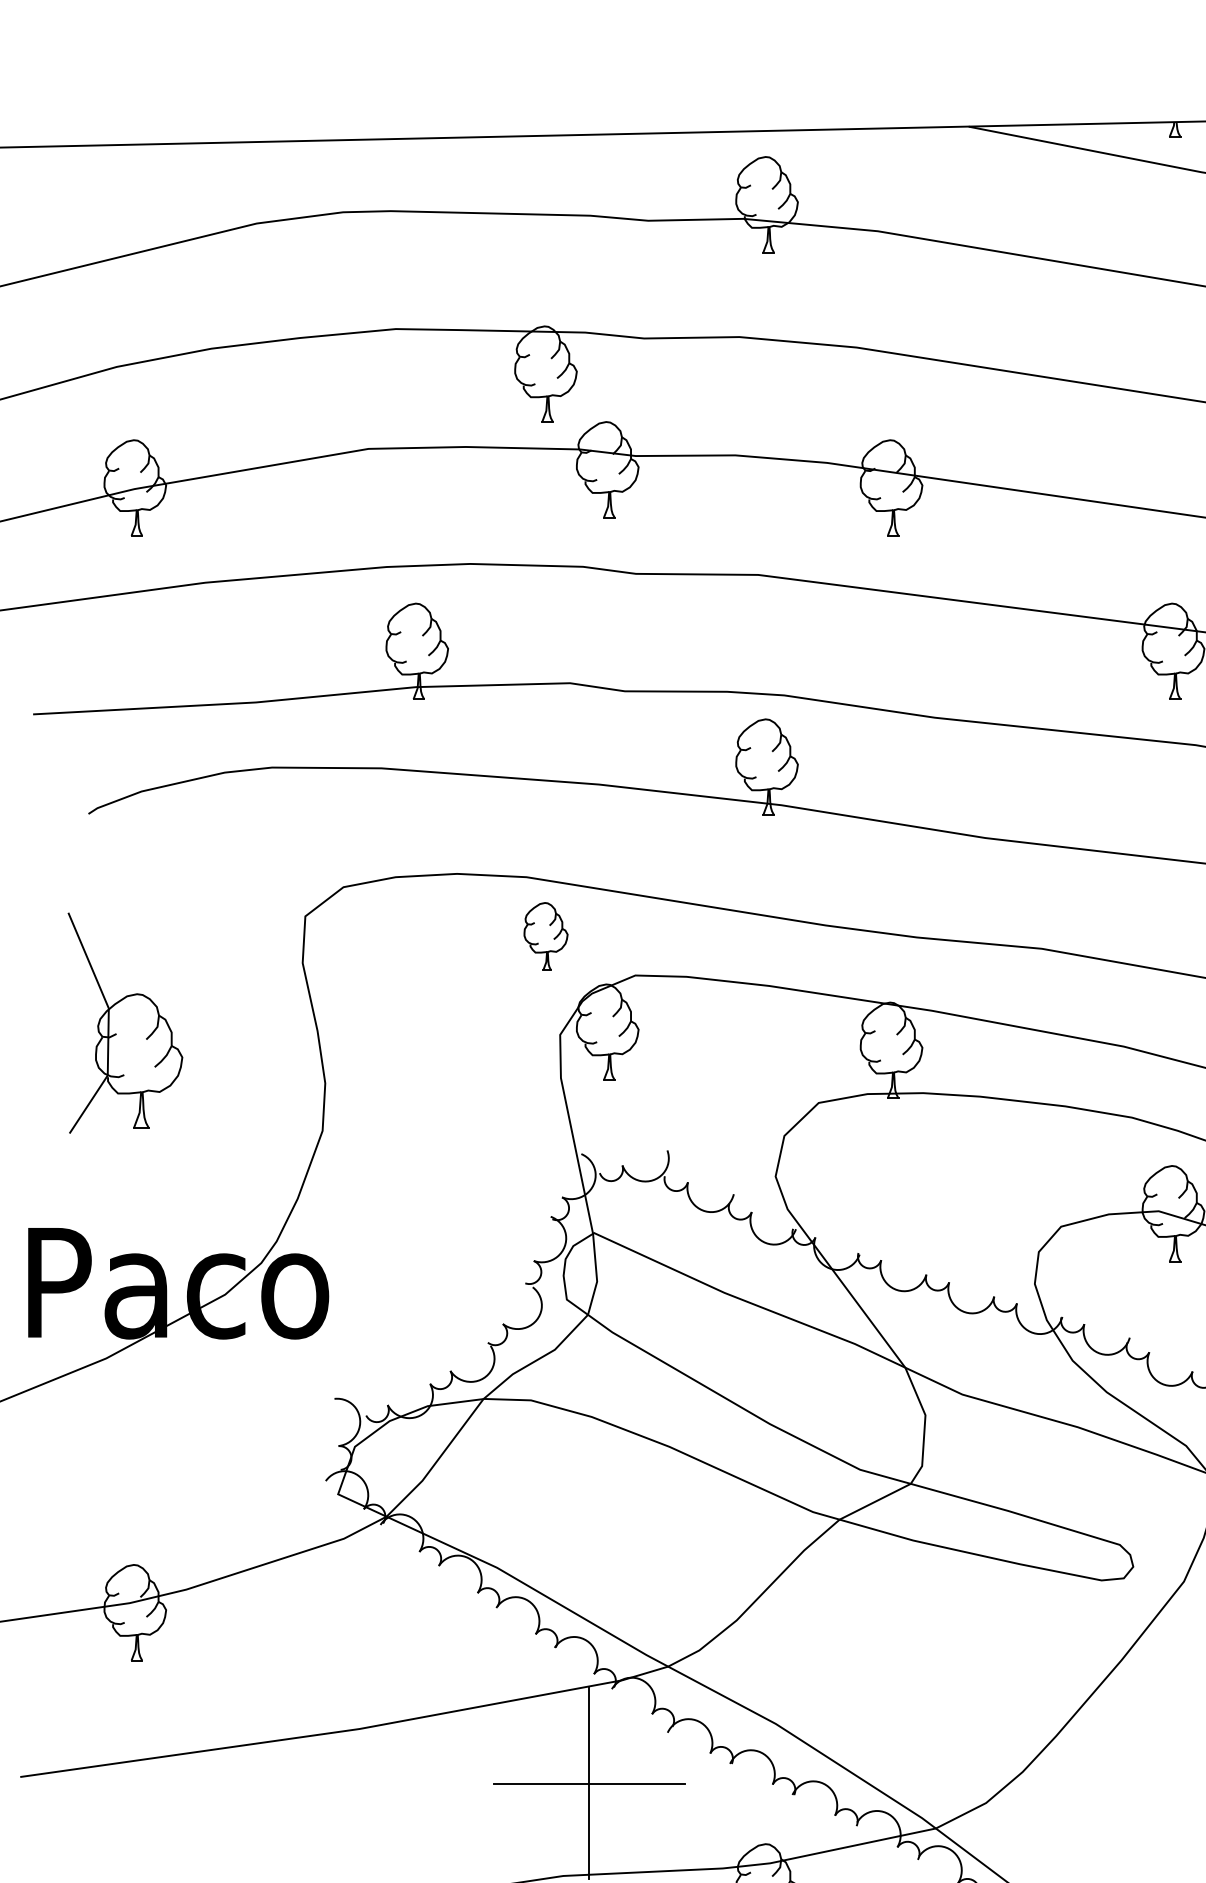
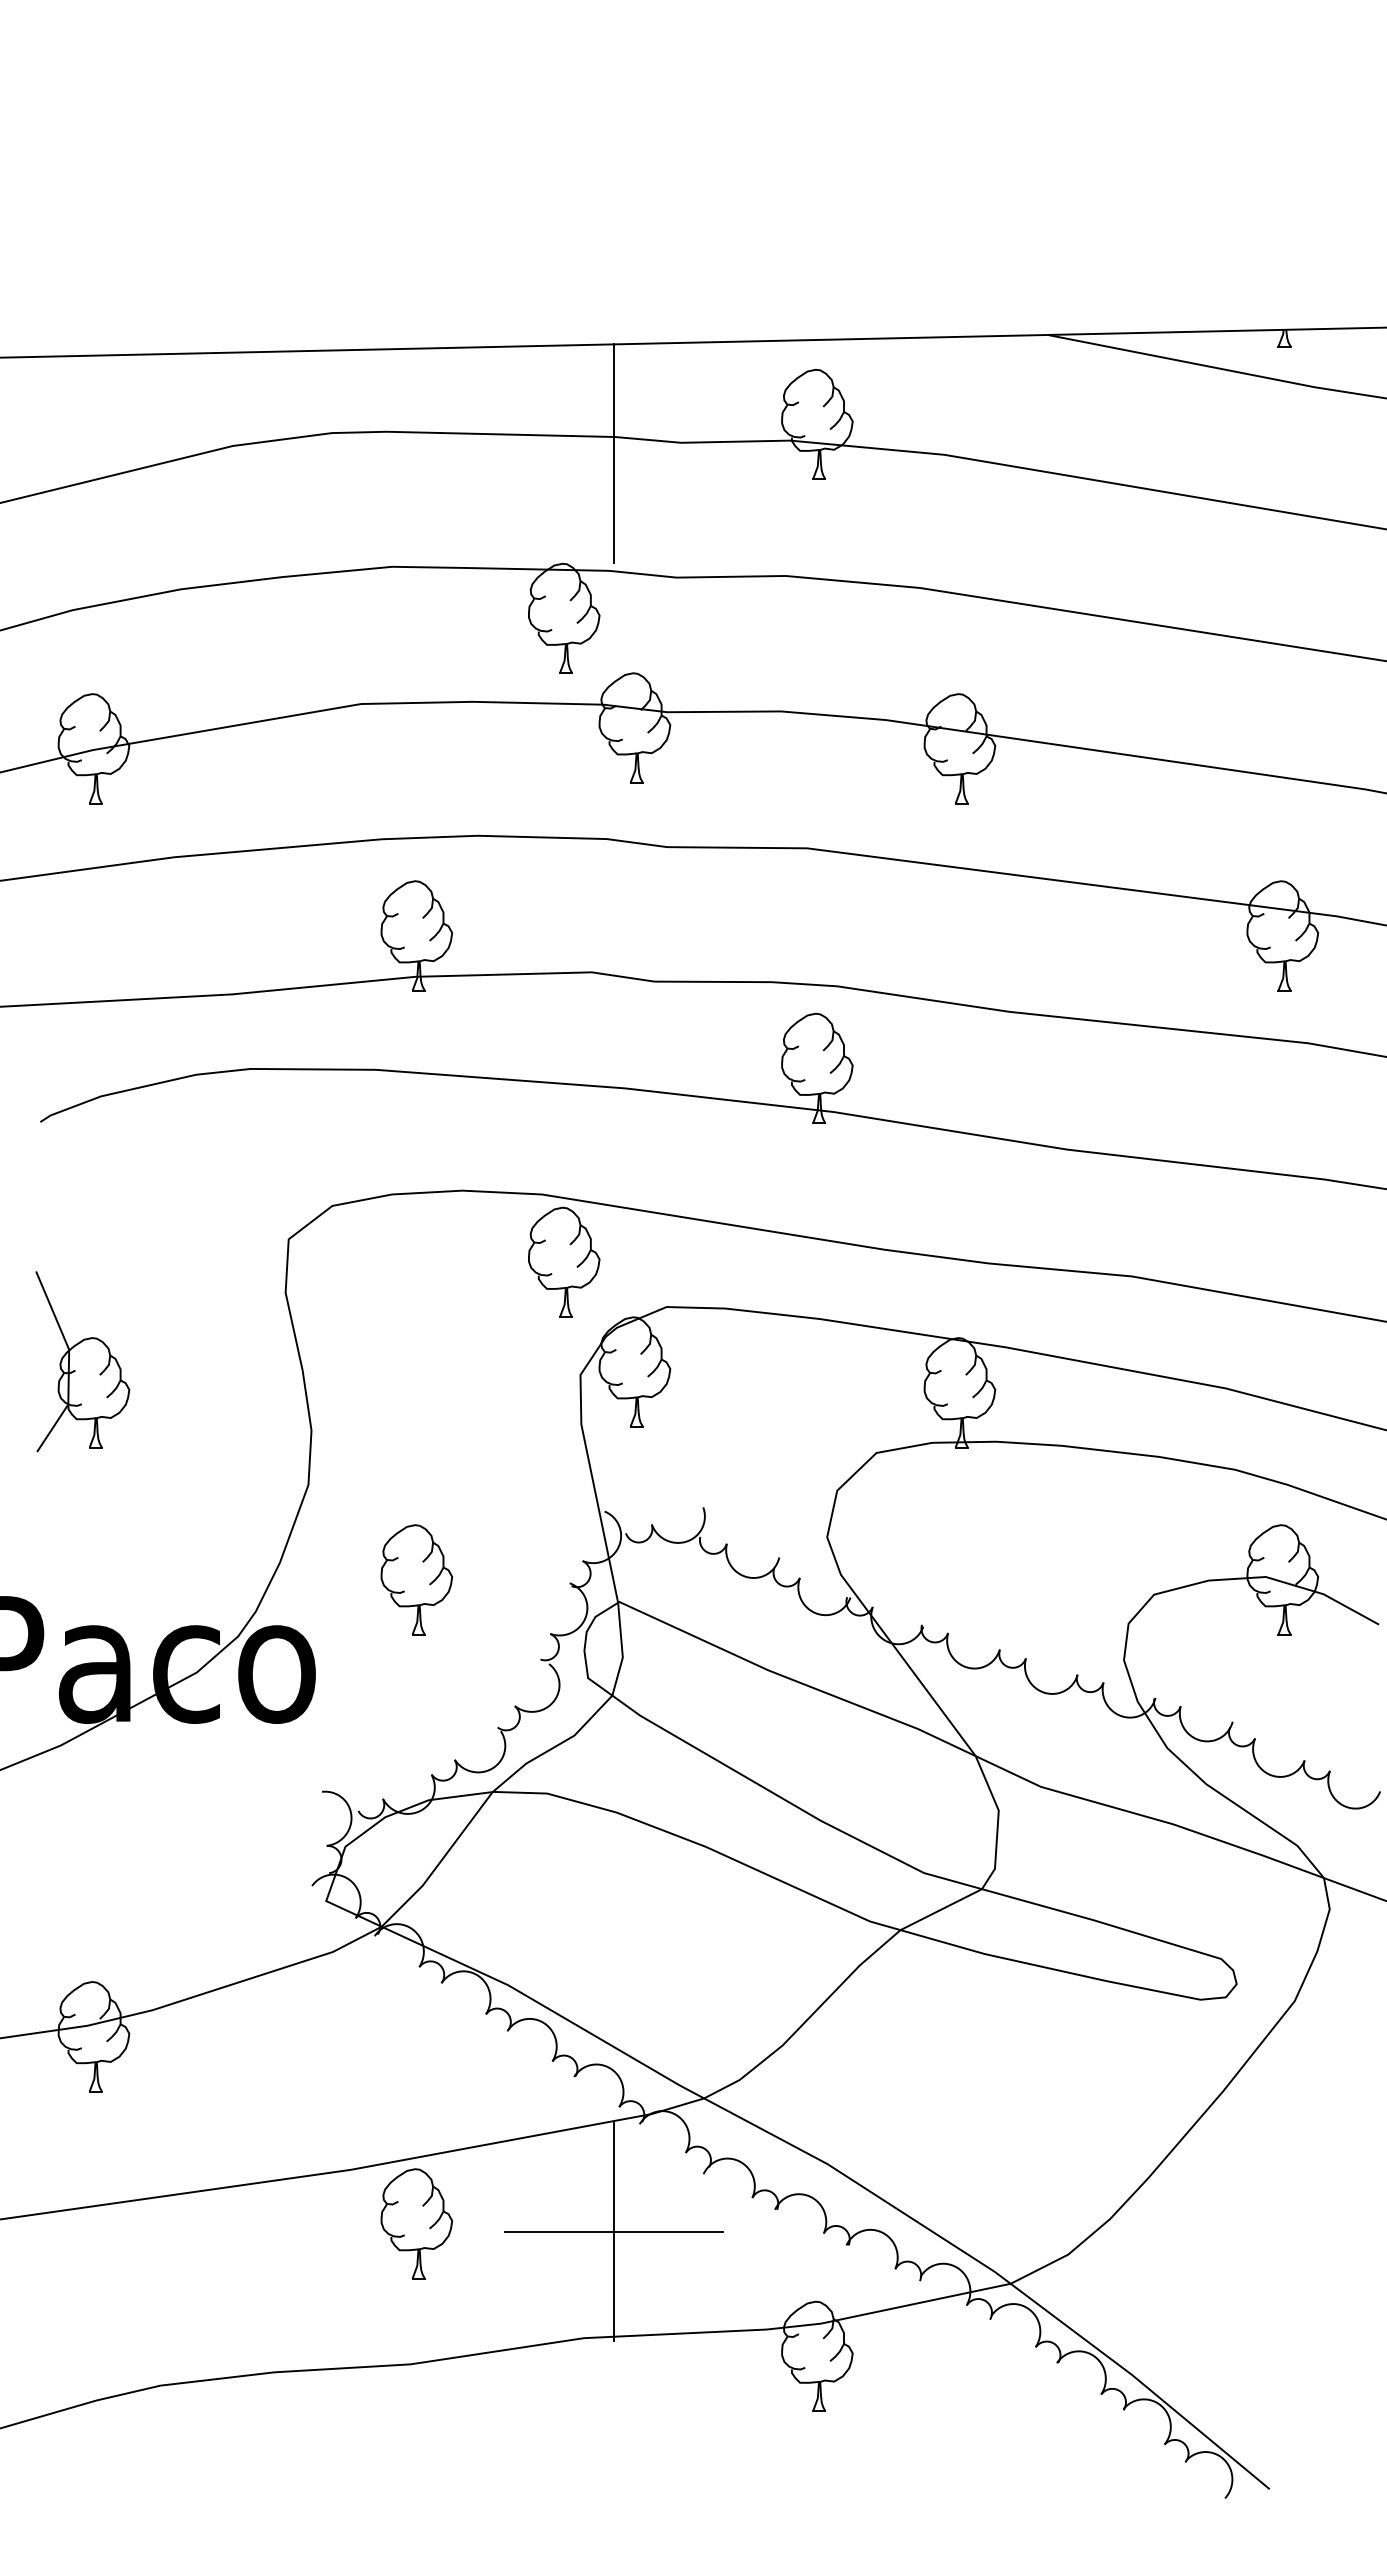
line: (589, 230) -> (613, 453), added
part: (546, 935) -> (564, 1261), size x1.43
part: (125, 1023) -> (82, 1361), size x0.71
part: (416, 1213) -> (416, 1579), added
part: (416, 1775) -> (416, 2223), added

